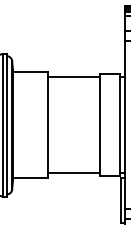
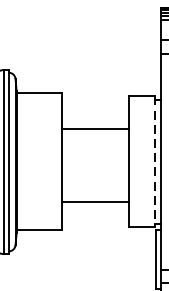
line: (73, 77) -> (94, 129), moved
line: (120, 125) -> (155, 162), solid -> dashed
line: (73, 172) -> (94, 201), moved

